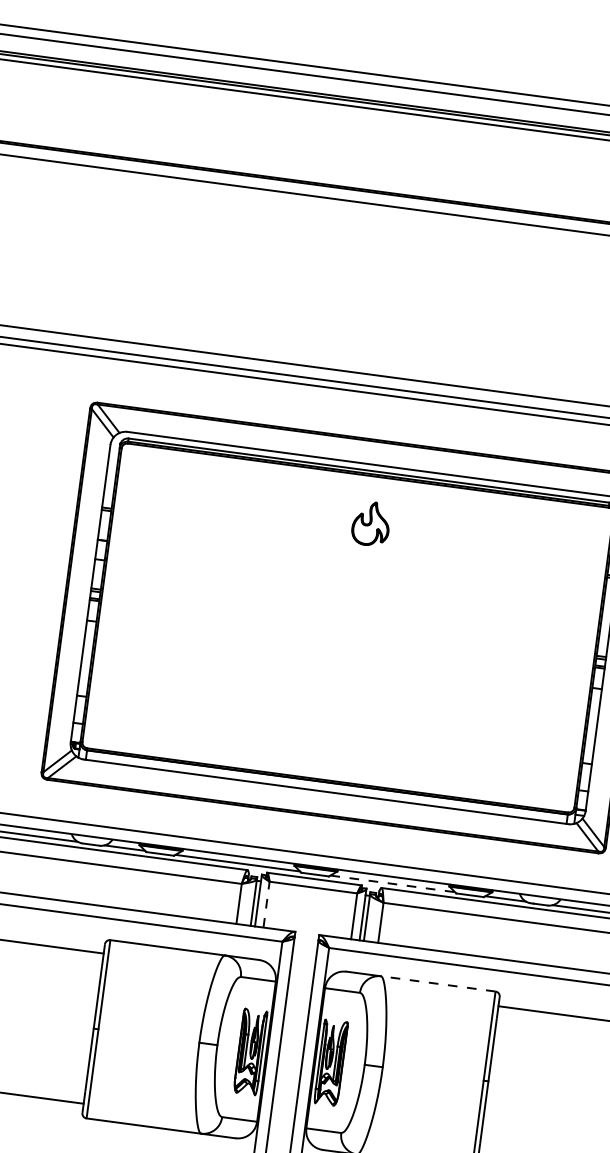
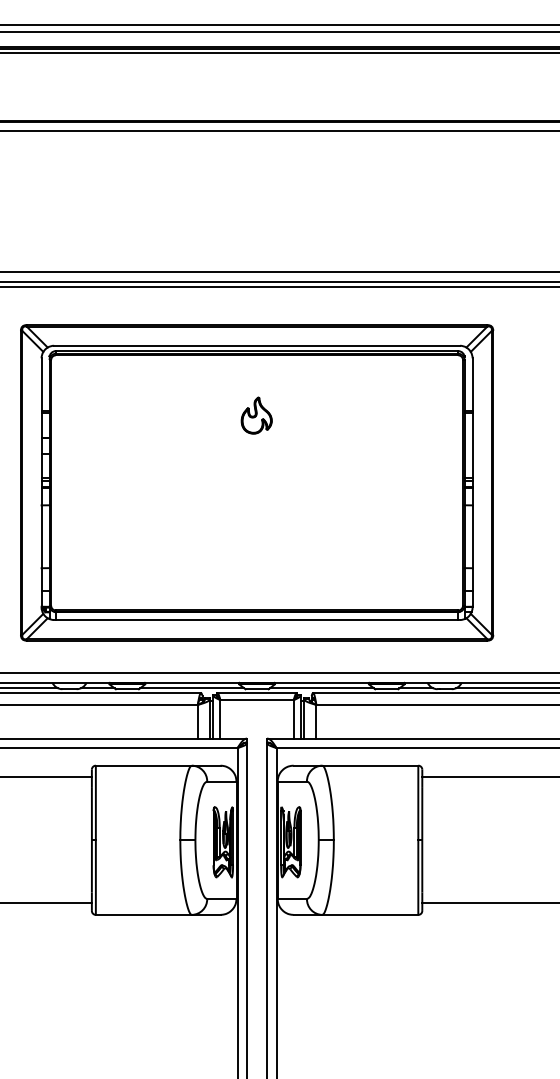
part: (371, 523) -> (256, 415), moved
line: (393, 884) -> (322, 688), dashed -> solid
line: (266, 903) -> (220, 718), dashed -> solid
line: (438, 983) -> (370, 765), dashed -> solid

